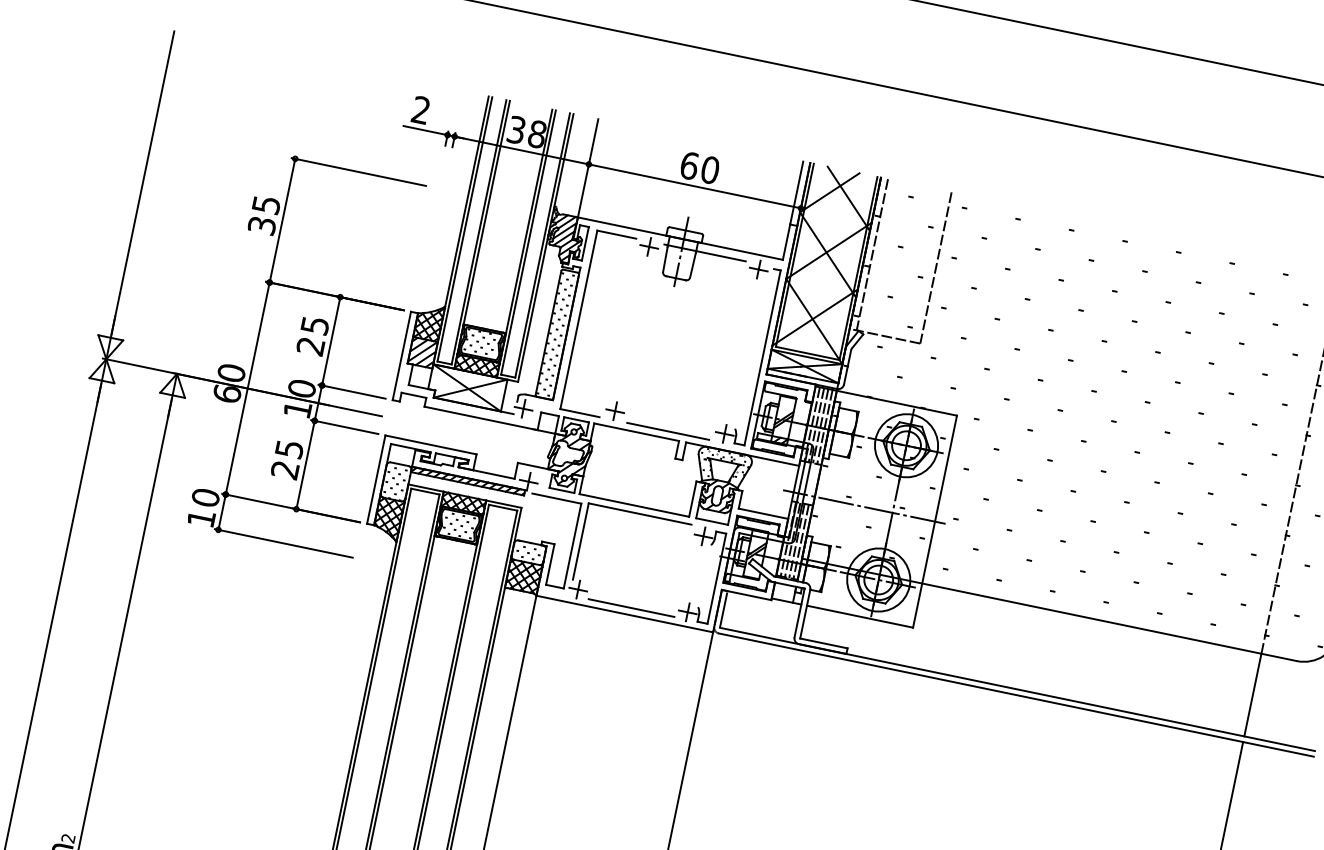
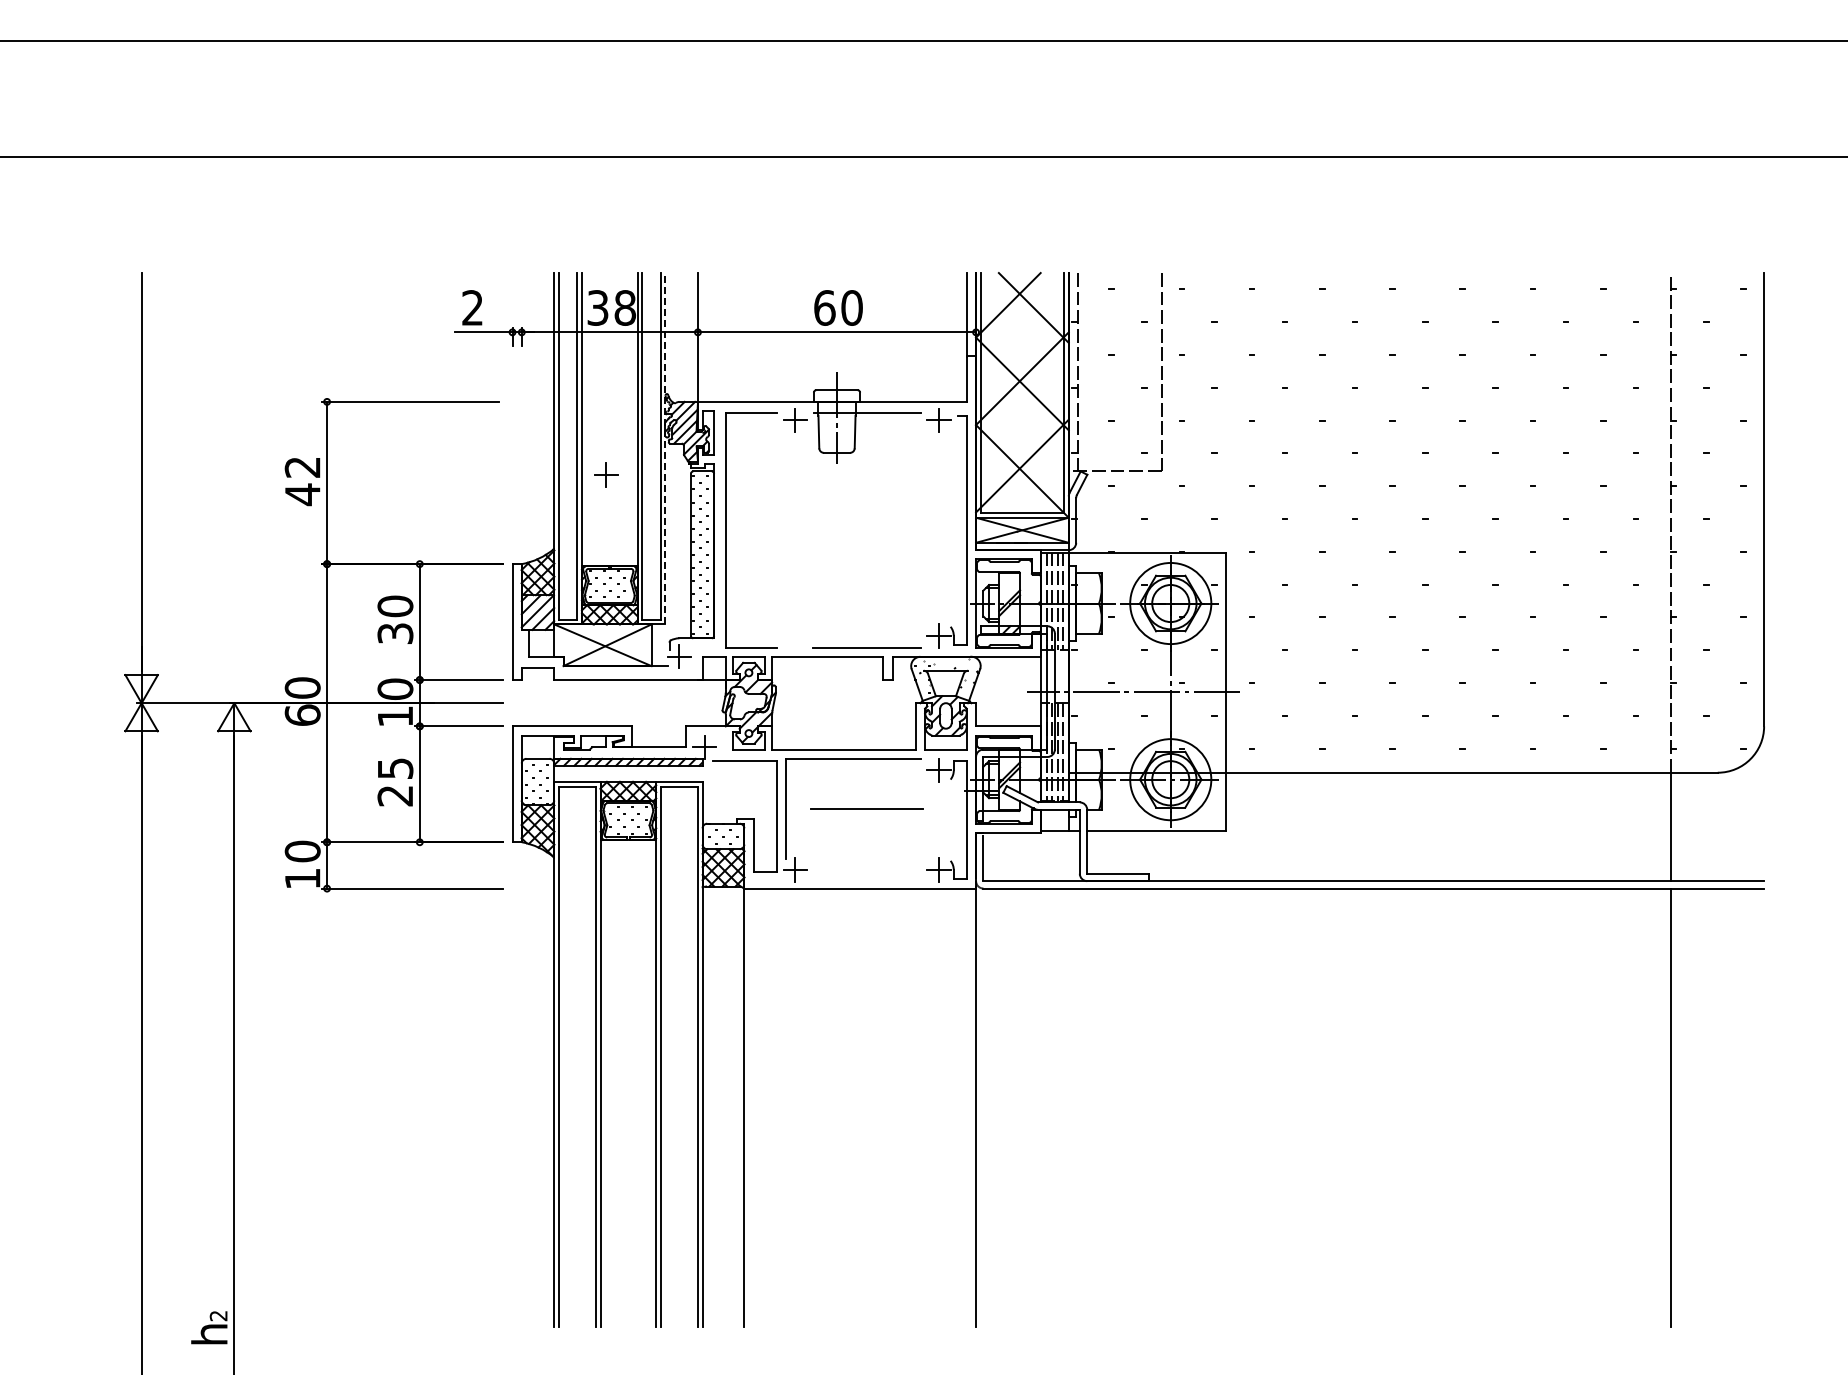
text: (263, 215) -> (302, 481), 35 -> 42
line: (545, 247) -> (665, 448), solid -> dashed
text: (313, 335) -> (395, 619), 25 -> 30
part: (615, 410) -> (606, 474), moved
line: (631, 607) -> (866, 808), moved

